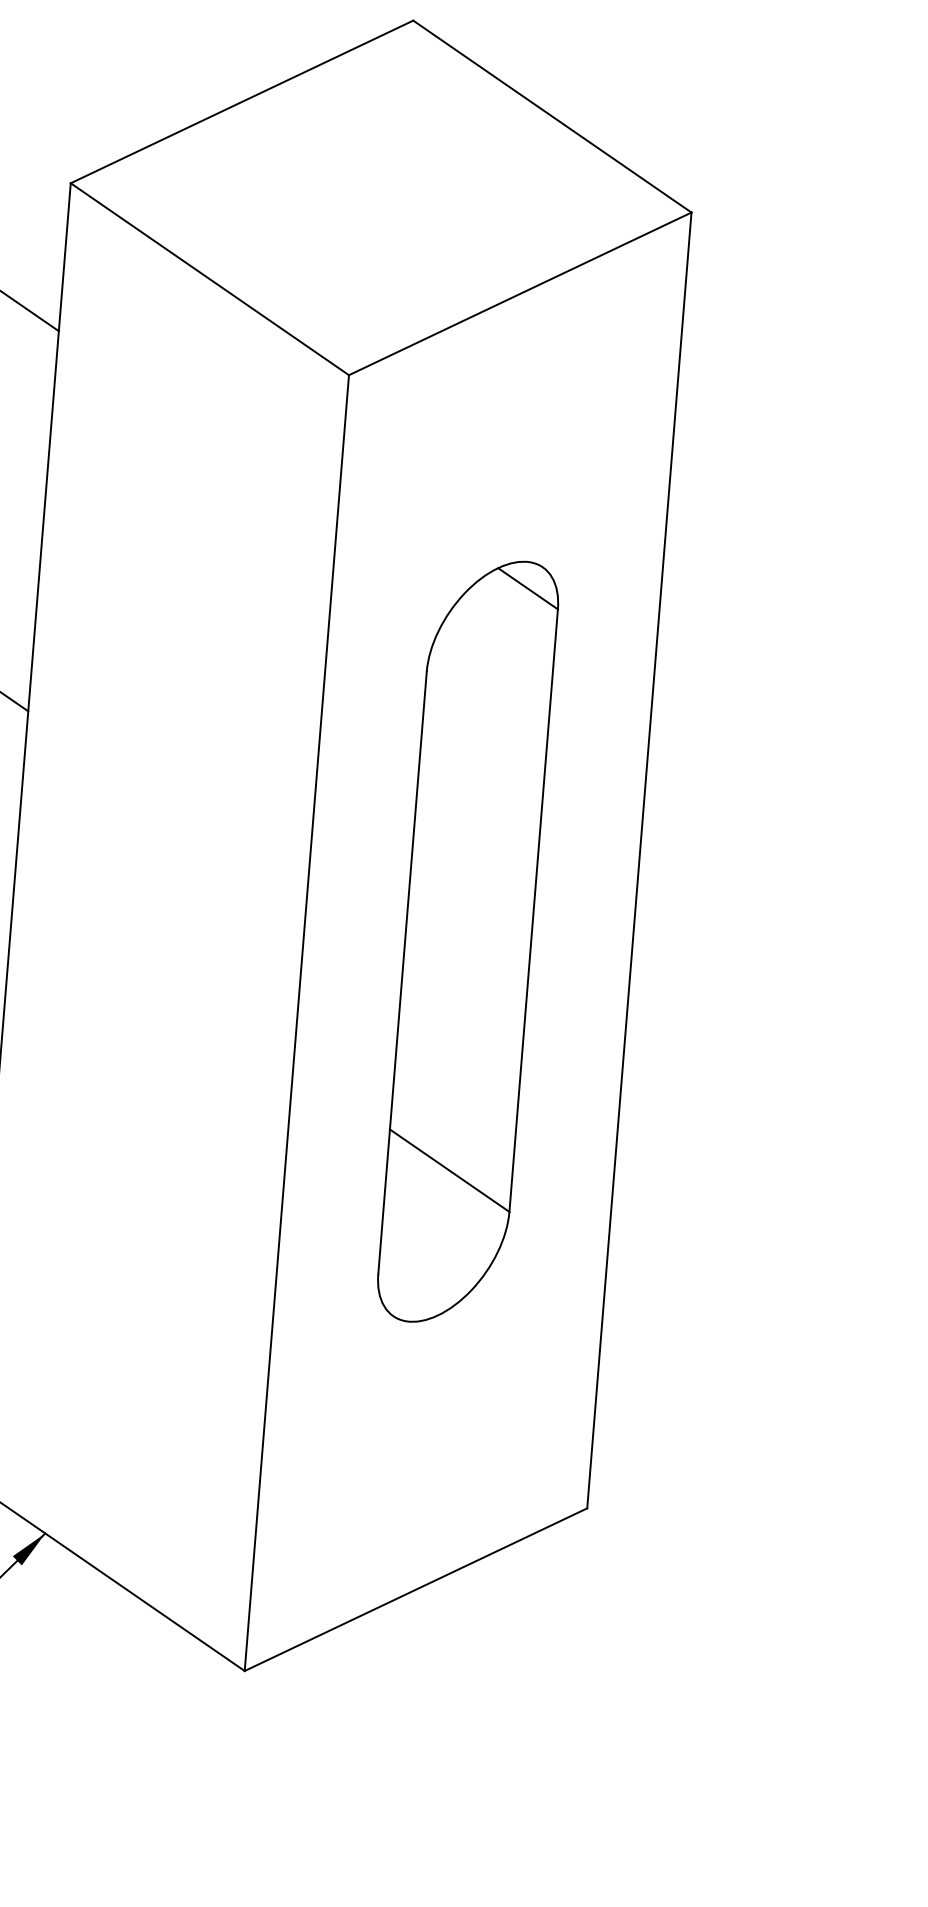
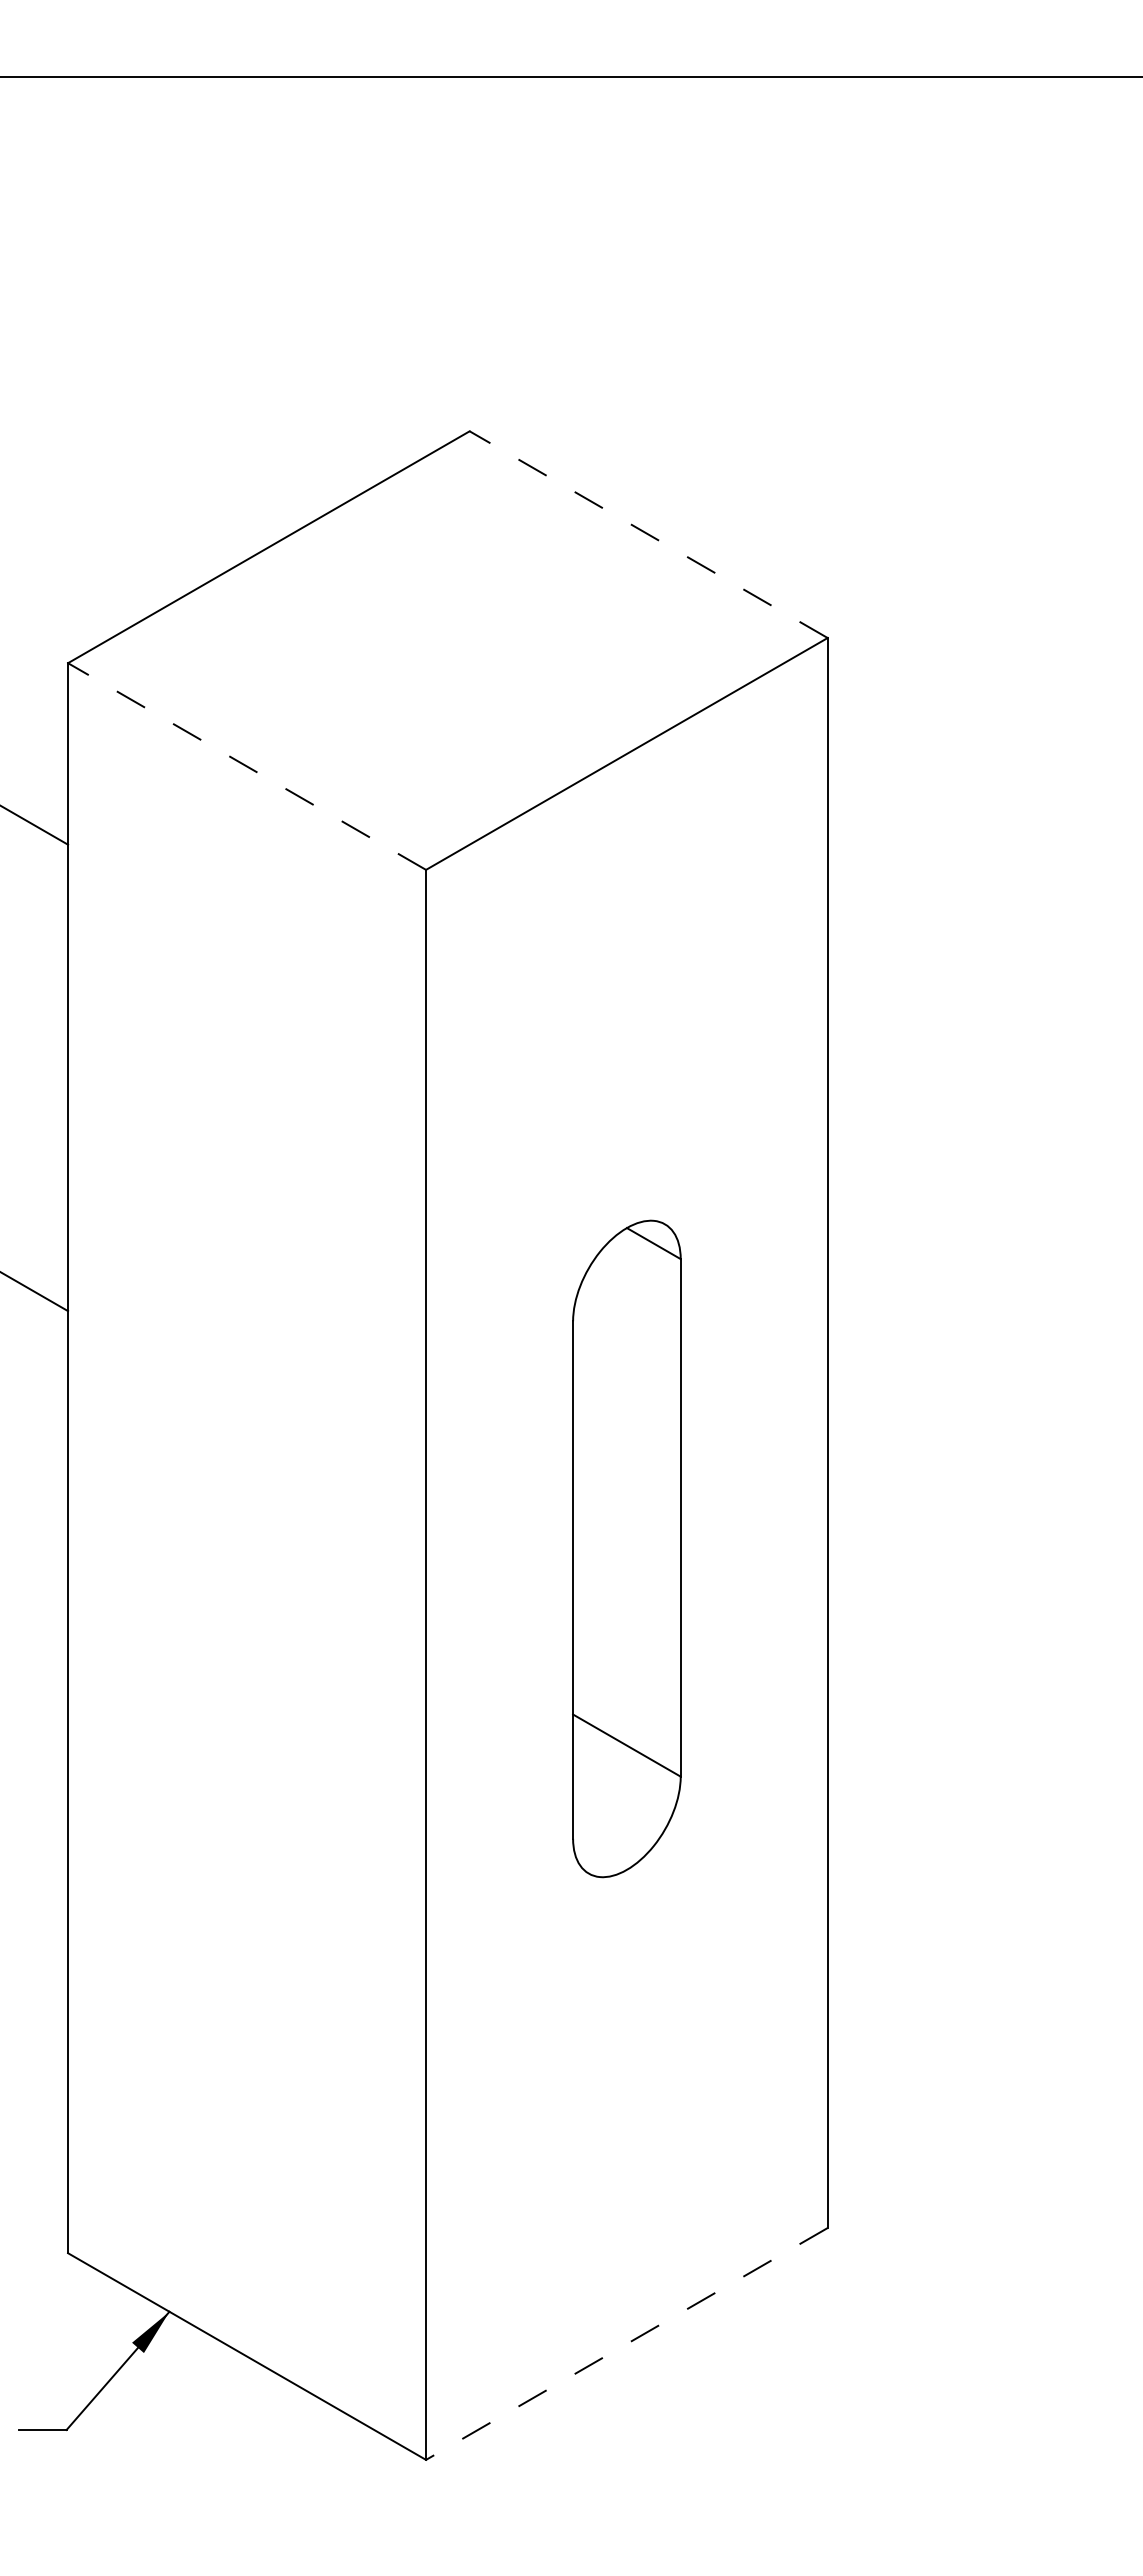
line: (552, 116) -> (648, 534), solid -> dashed
line: (210, 279) -> (247, 766), solid -> dashed
part: (467, 941) -> (626, 1548), size x0.7
line: (415, 1589) -> (626, 2343), solid -> dashed

